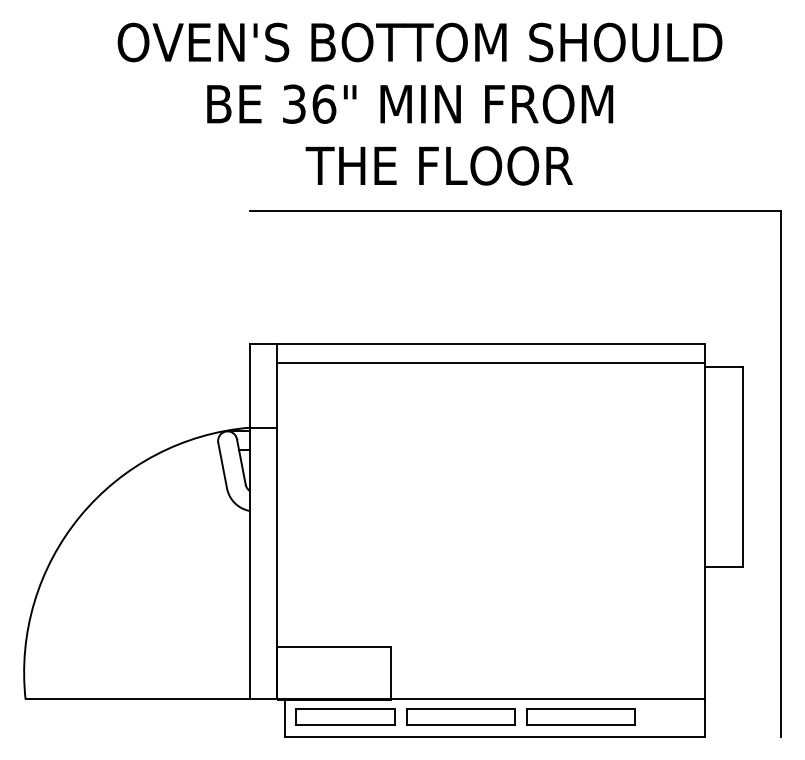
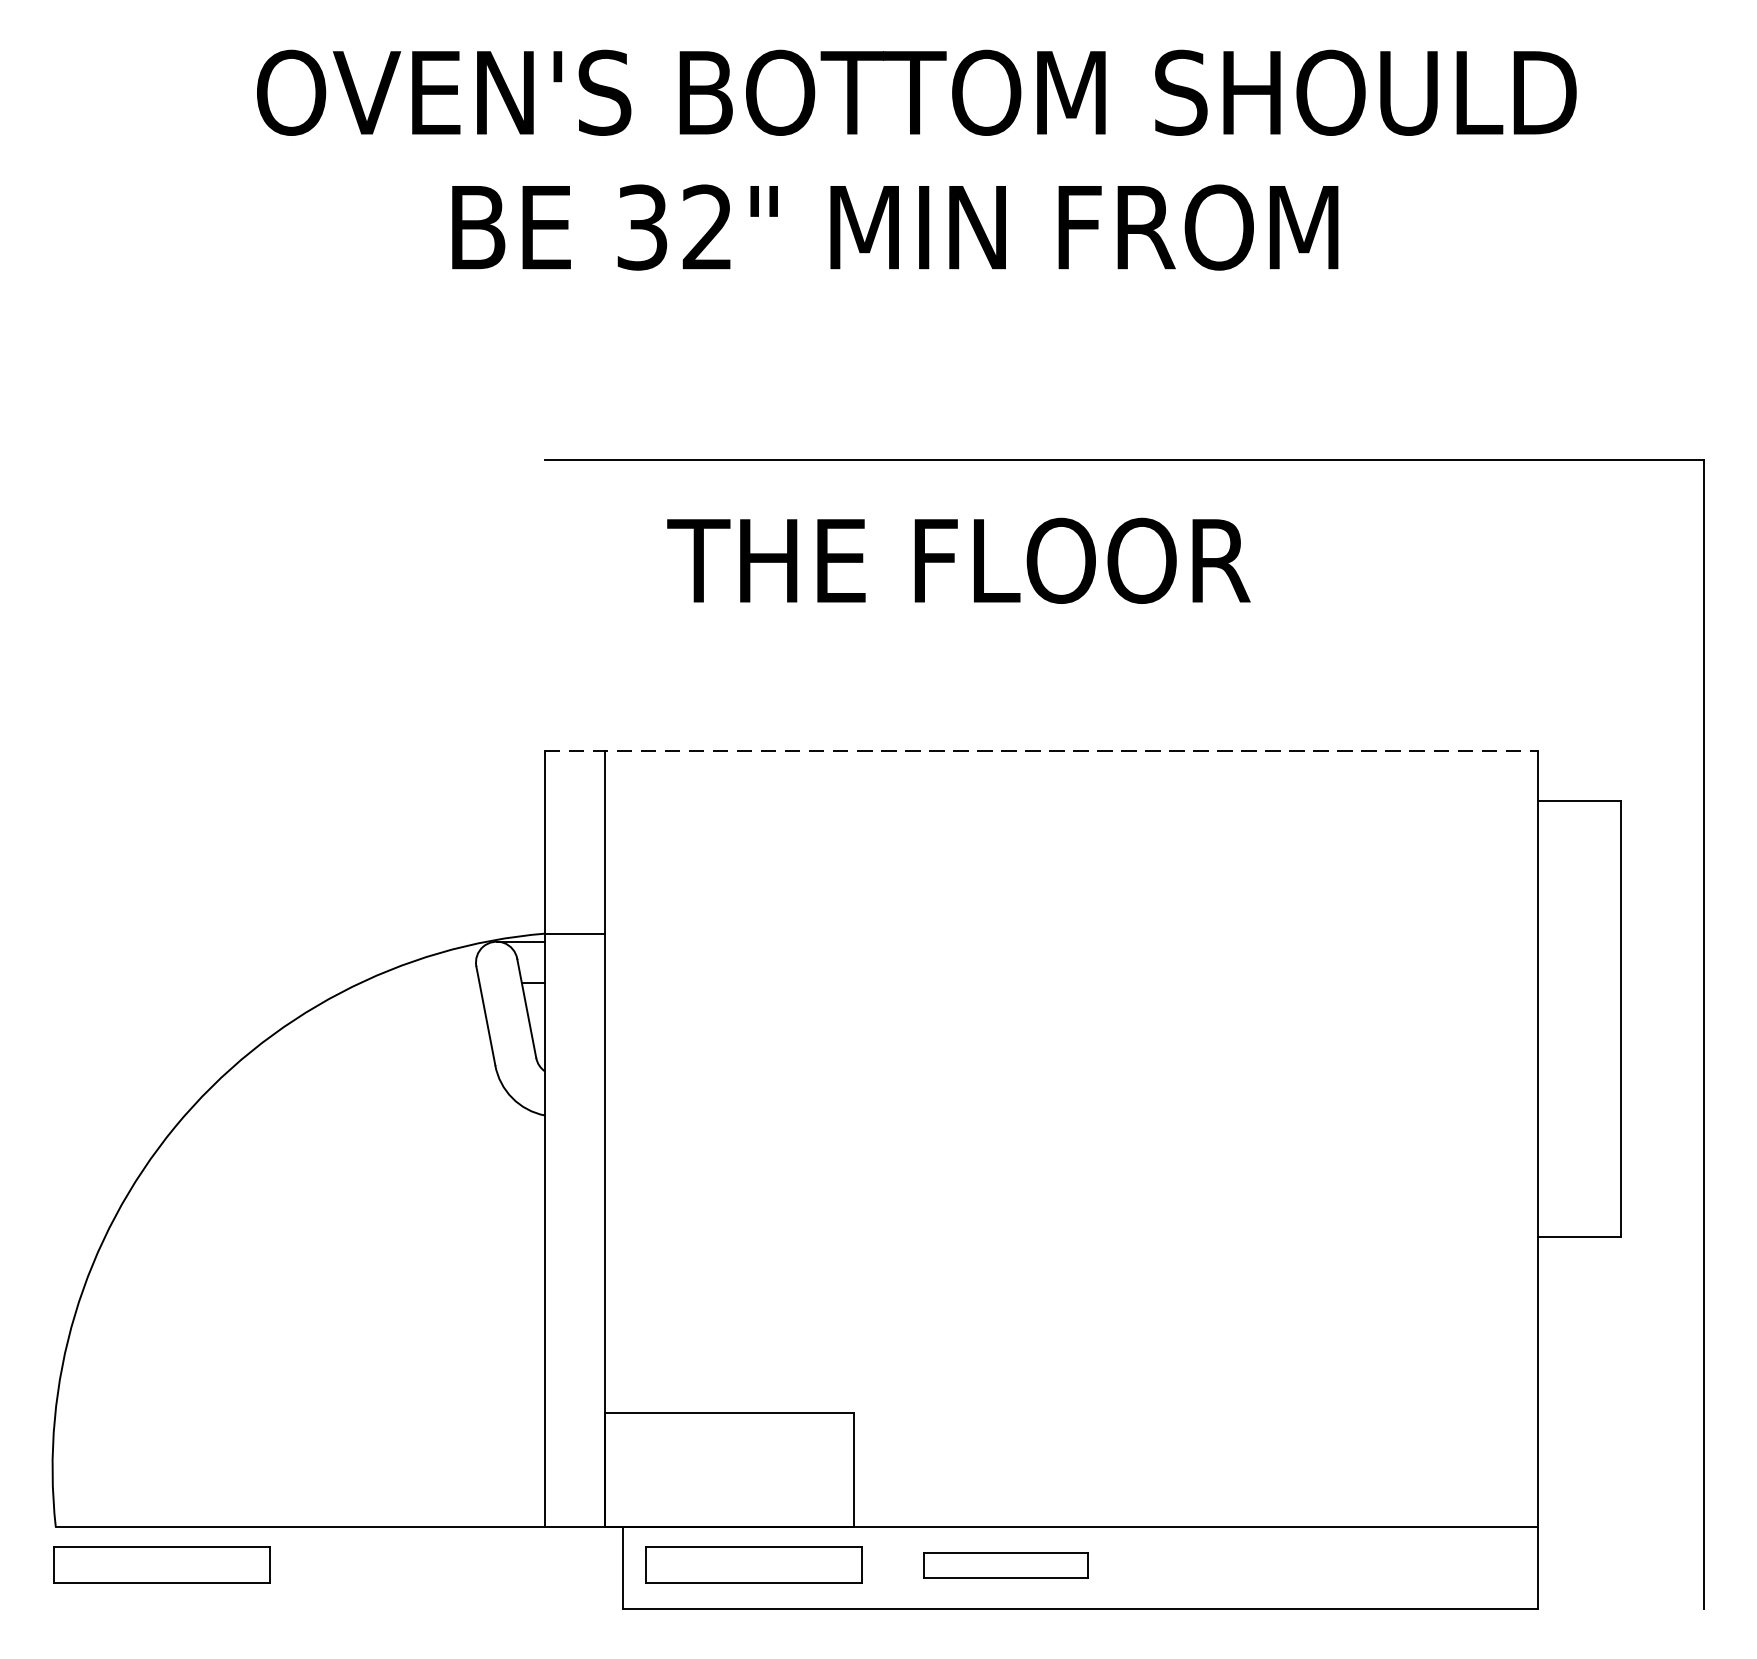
text: (324, 103) -> (708, 225), 36" -> 32"
text: (438, 165) -> (957, 559), moved
line: (477, 344) -> (1042, 752), solid -> dashed
line: (490, 363) -> (1070, 793), removed
part: (74, 716) -> (162, 1564), added
part: (460, 716) -> (1005, 1564), size x0.7
part: (580, 716) -> (1267, 1564), removed

